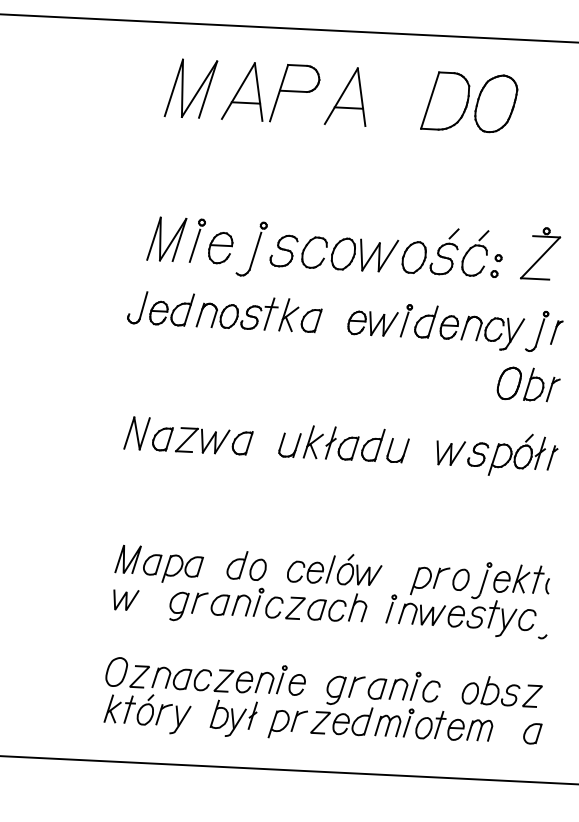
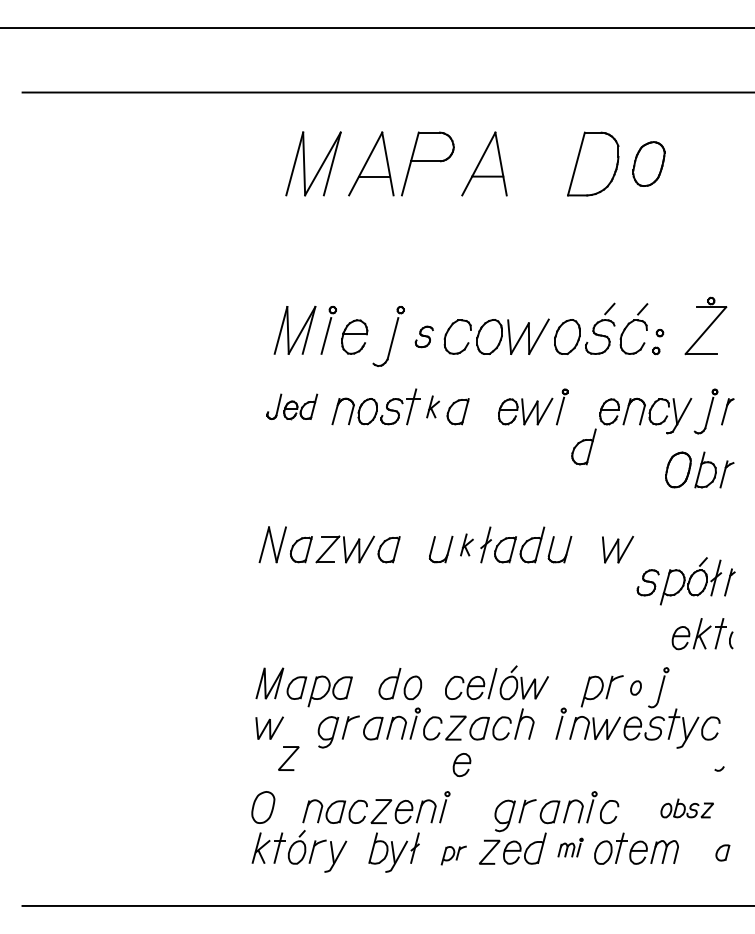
part: (495, 103) -> (648, 163), size x0.7
part: (284, 250) -> (424, 336), size x0.6
part: (160, 308) -> (291, 406), size x0.7
part: (288, 314) -> (432, 406), size x0.6
part: (425, 321) -> (583, 446), moved
part: (313, 441) -> (466, 544), size x0.6
part: (512, 455) -> (685, 581), moved
part: (460, 579) -> (635, 687), size x0.6
part: (521, 579) -> (702, 634), moved
curve: (542, 637) -> (719, 769), moved
line: (139, 676) -> (288, 758), moved
curve: (296, 684) -> (461, 764), moved
part: (502, 691) -> (687, 808), size x0.6
part: (394, 722) -> (570, 847), size x0.6
part: (287, 724) -> (453, 855), size x0.6
part: (532, 733) -> (722, 852), size x0.7

